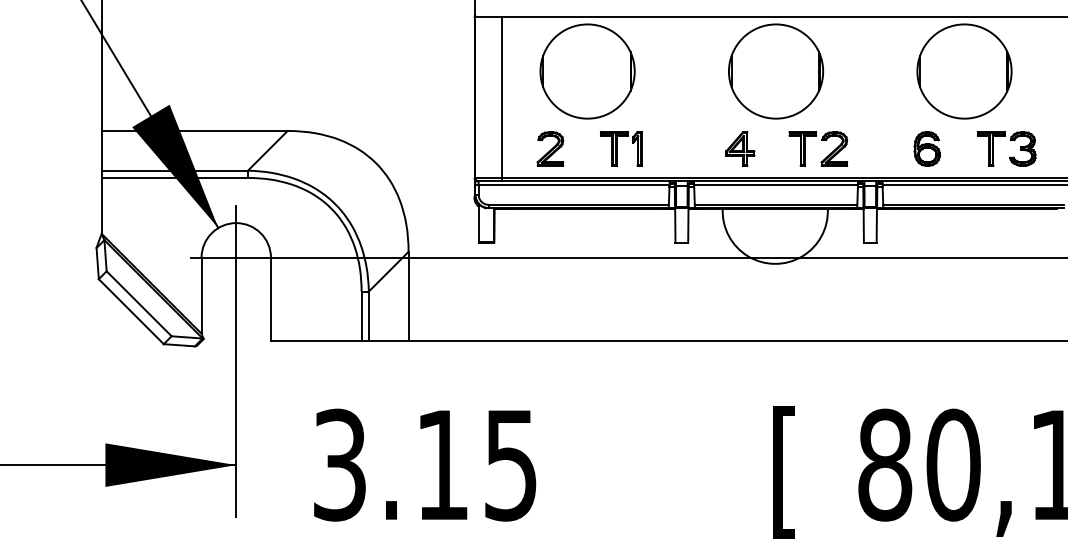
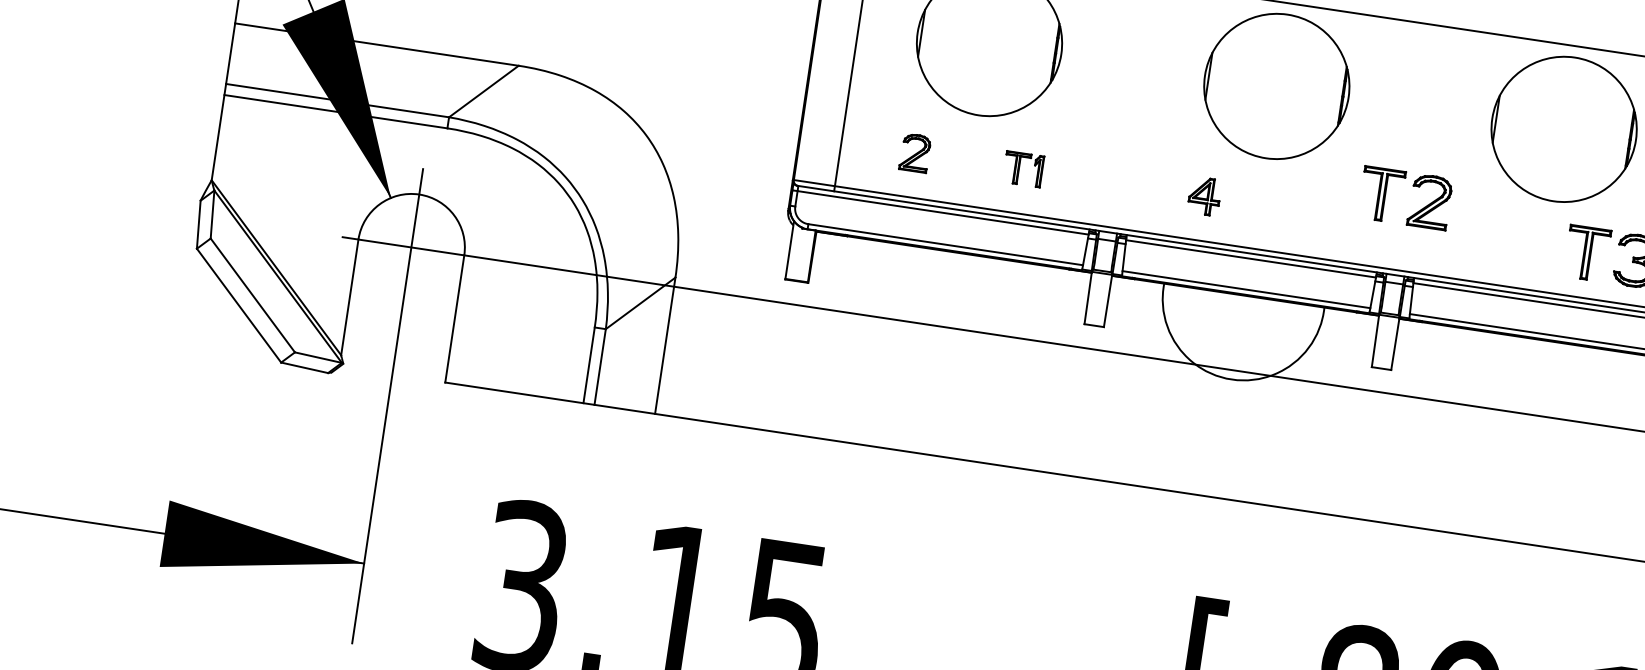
part: (822, 141) -> (1413, 187), moved
part: (550, 148) -> (915, 152), size x0.7
part: (621, 148) -> (1023, 168), size x0.6
part: (740, 148) -> (1205, 195), size x0.7
part: (926, 148) -> (1488, 238), removed

